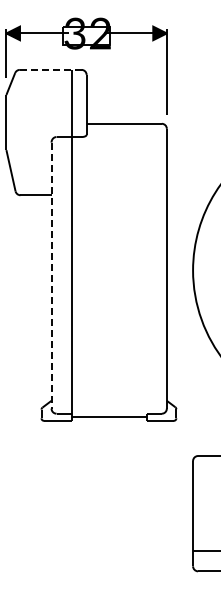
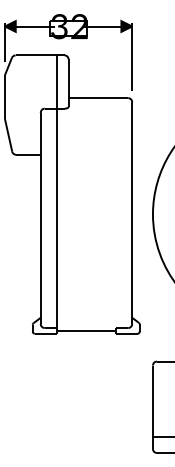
line: (50, 69) -> (39, 55), dashed -> solid
line: (51, 276) -> (40, 219), dashed -> solid

